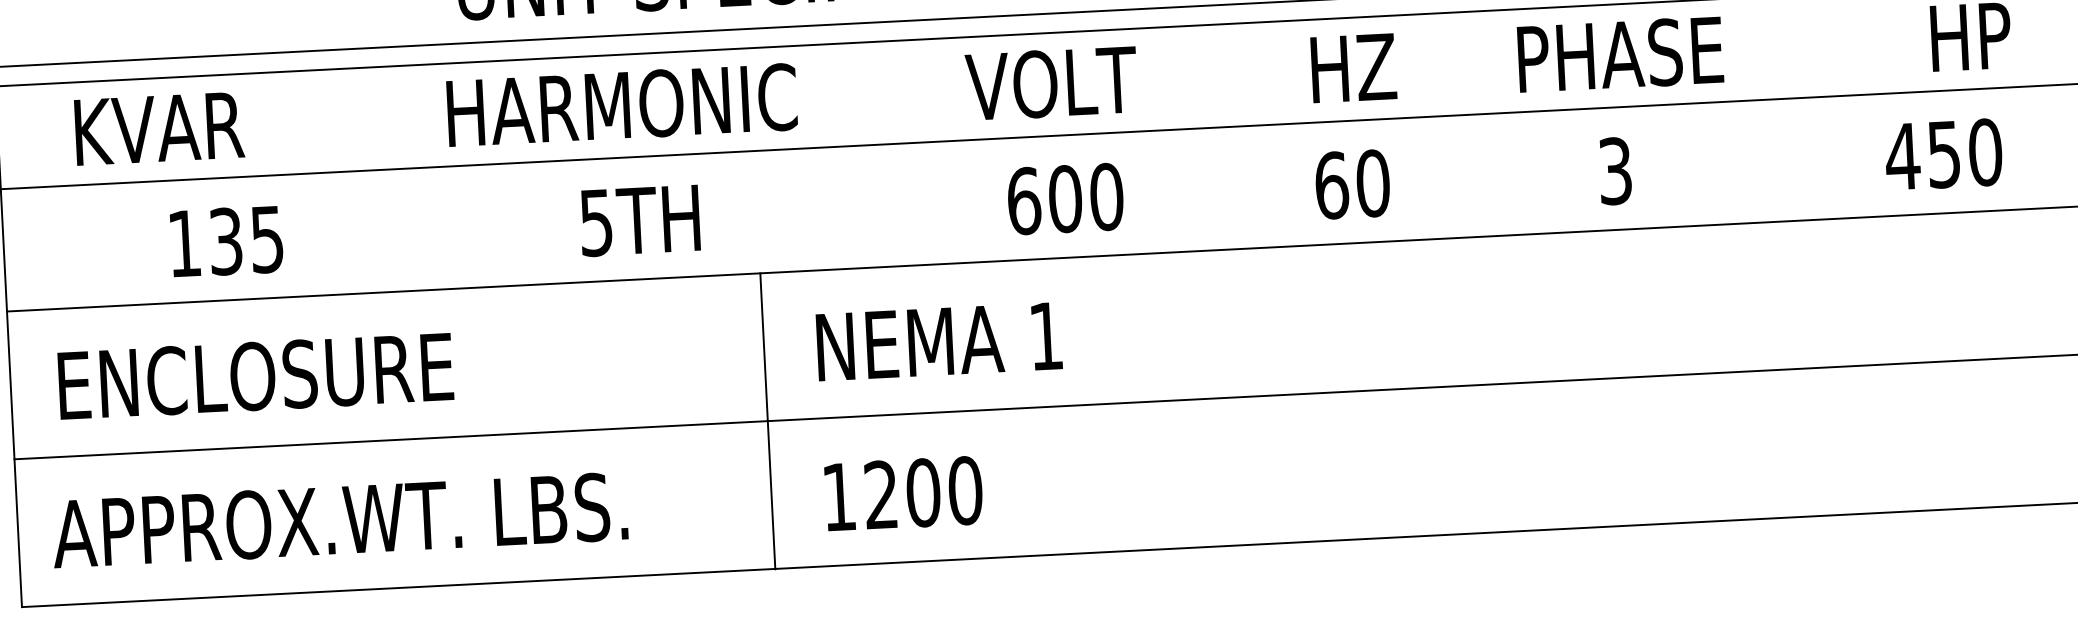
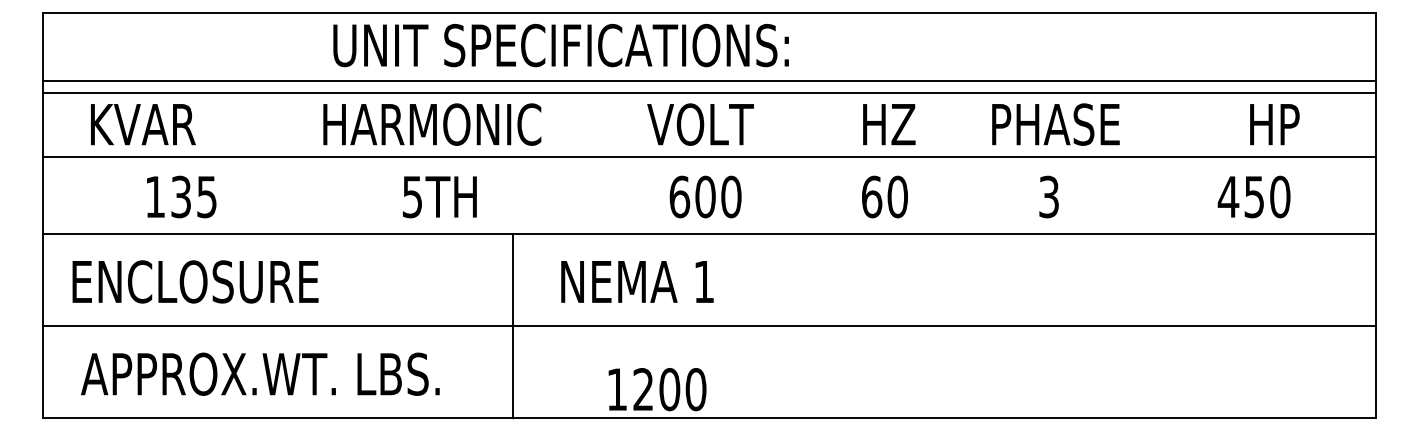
text: (939, 341) -> (637, 281), moved
text: (903, 493) -> (657, 389), moved
text: (340, 519) -> (260, 373), moved

